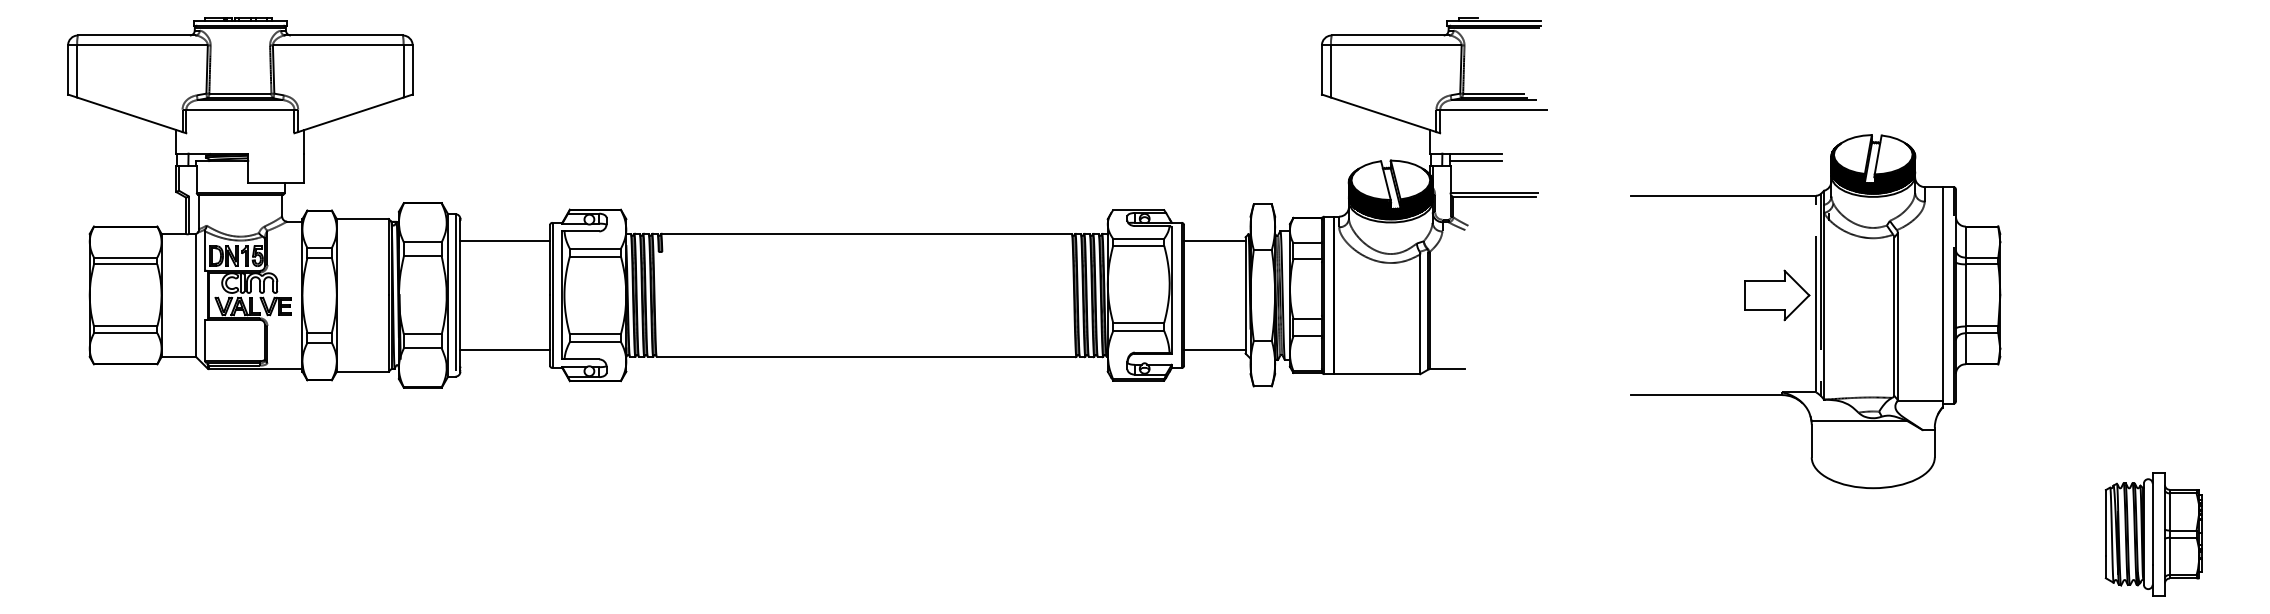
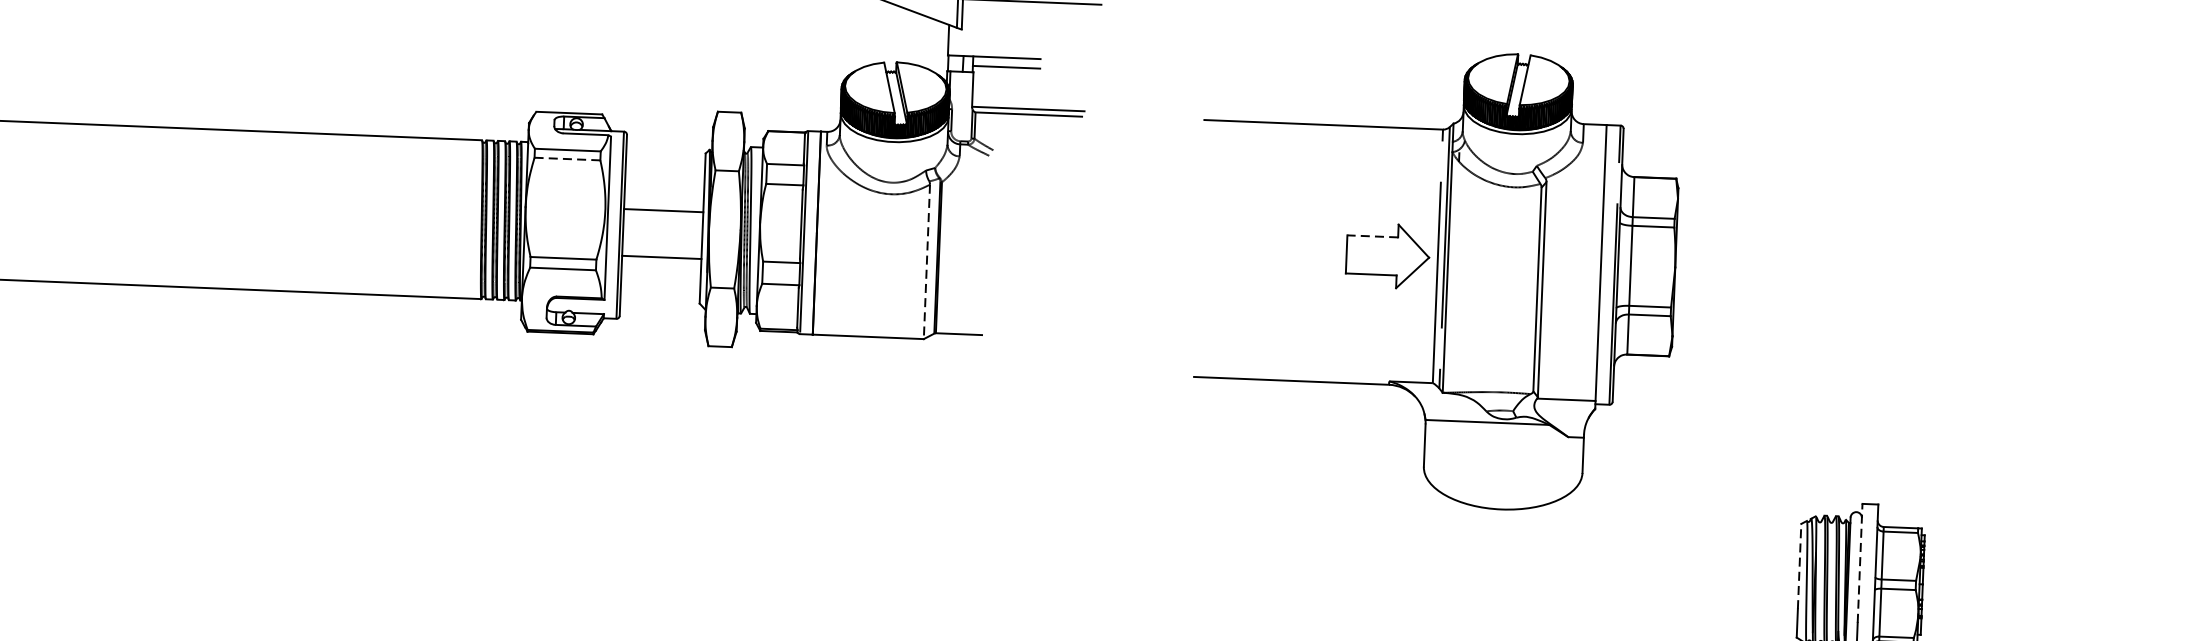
line: (1214, 240) -> (663, 210), moved
line: (1138, 245) -> (567, 158), solid -> dashed
line: (1764, 280) -> (1372, 236), solid -> dashed
line: (1420, 314) -> (927, 262), solid -> dashed
line: (1214, 350) -> (661, 257), moved
line: (2152, 518) -> (1859, 562), solid -> dashed
line: (2105, 522) -> (1799, 565), solid -> dashed

